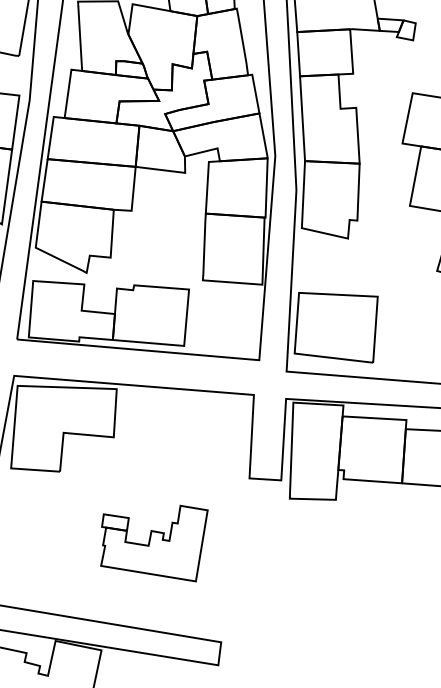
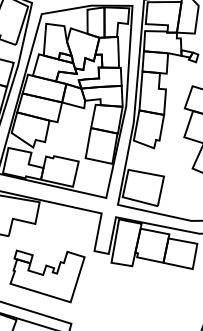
part: (155, 547) -> (47, 276), size x1.43

